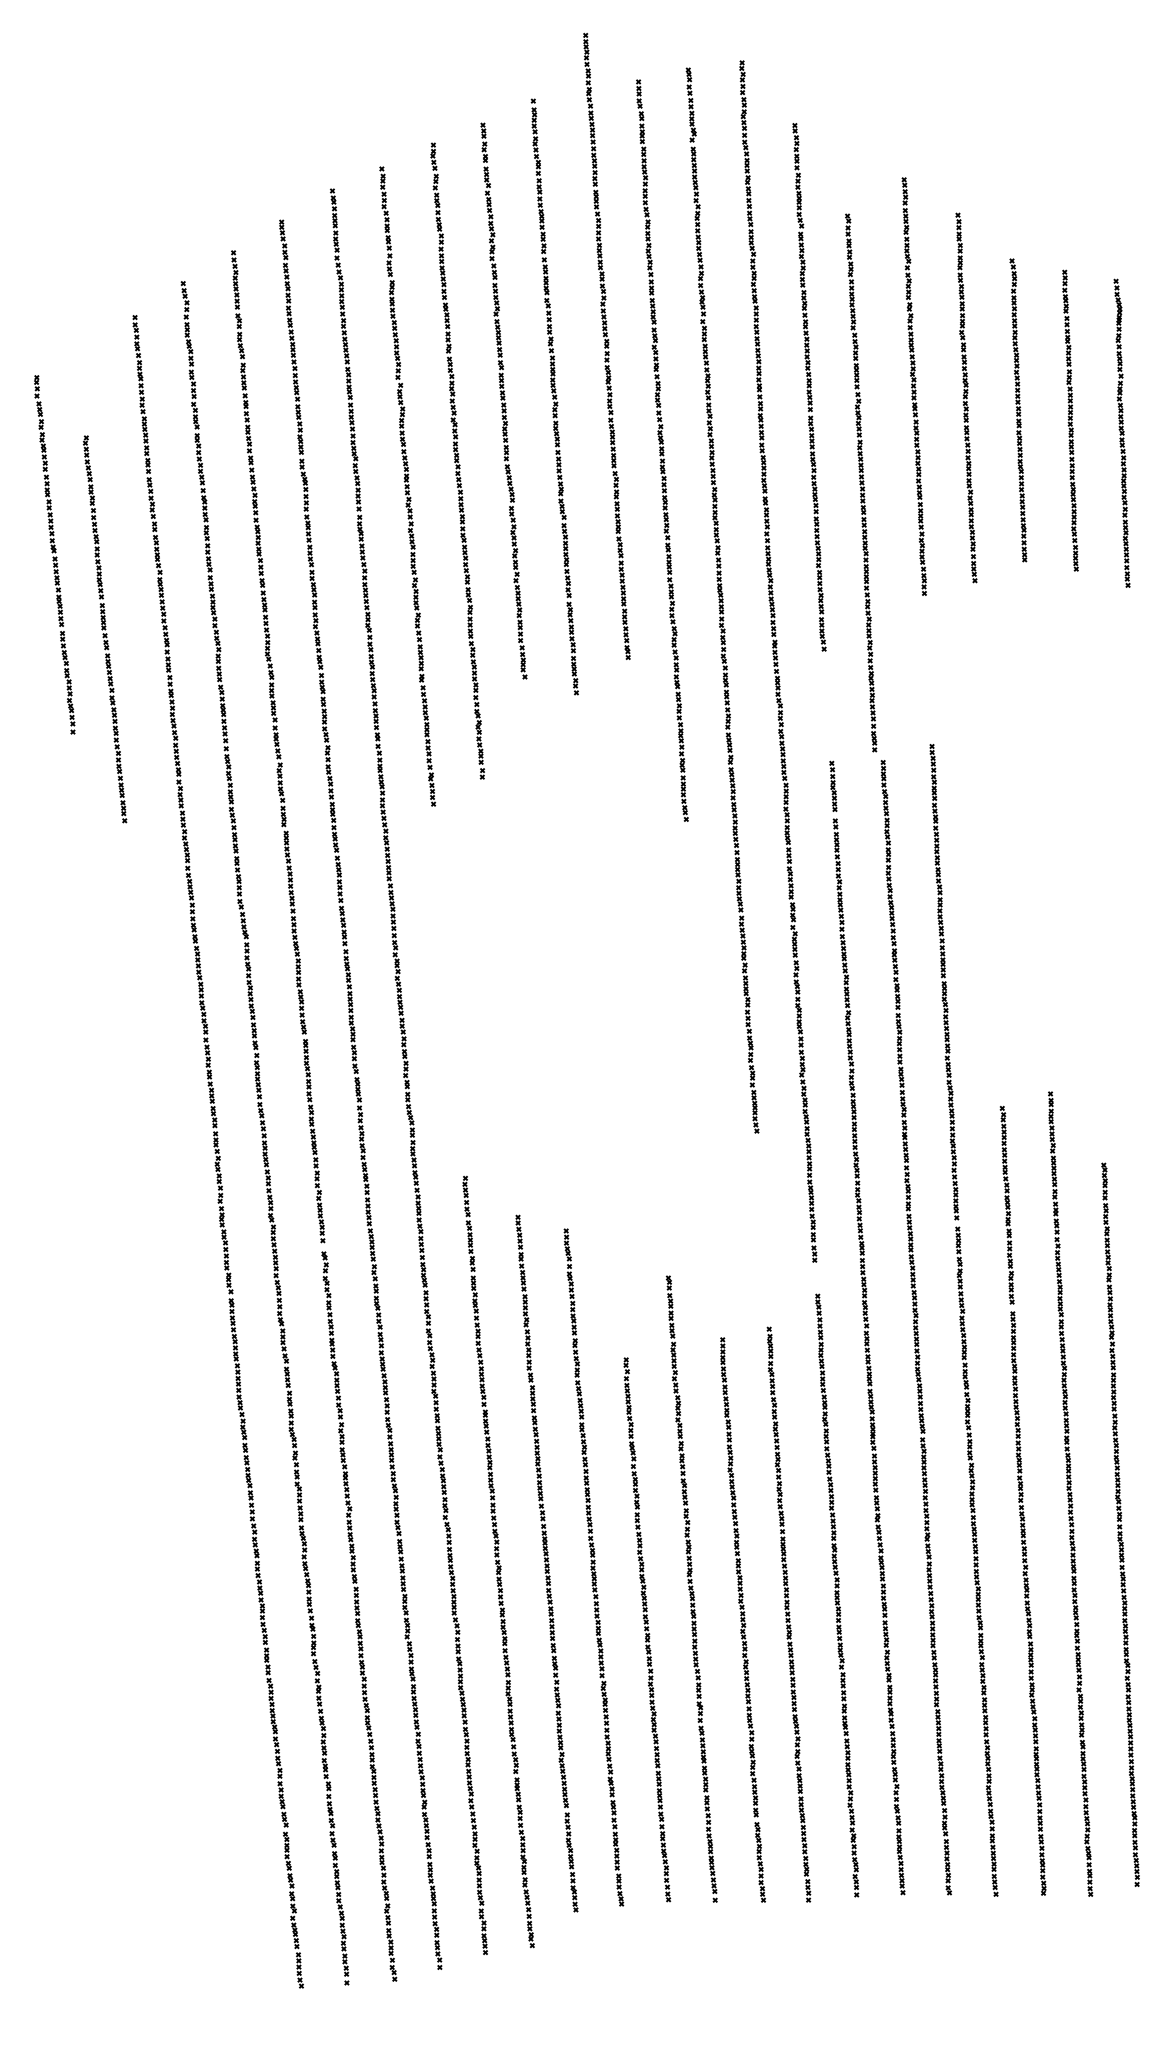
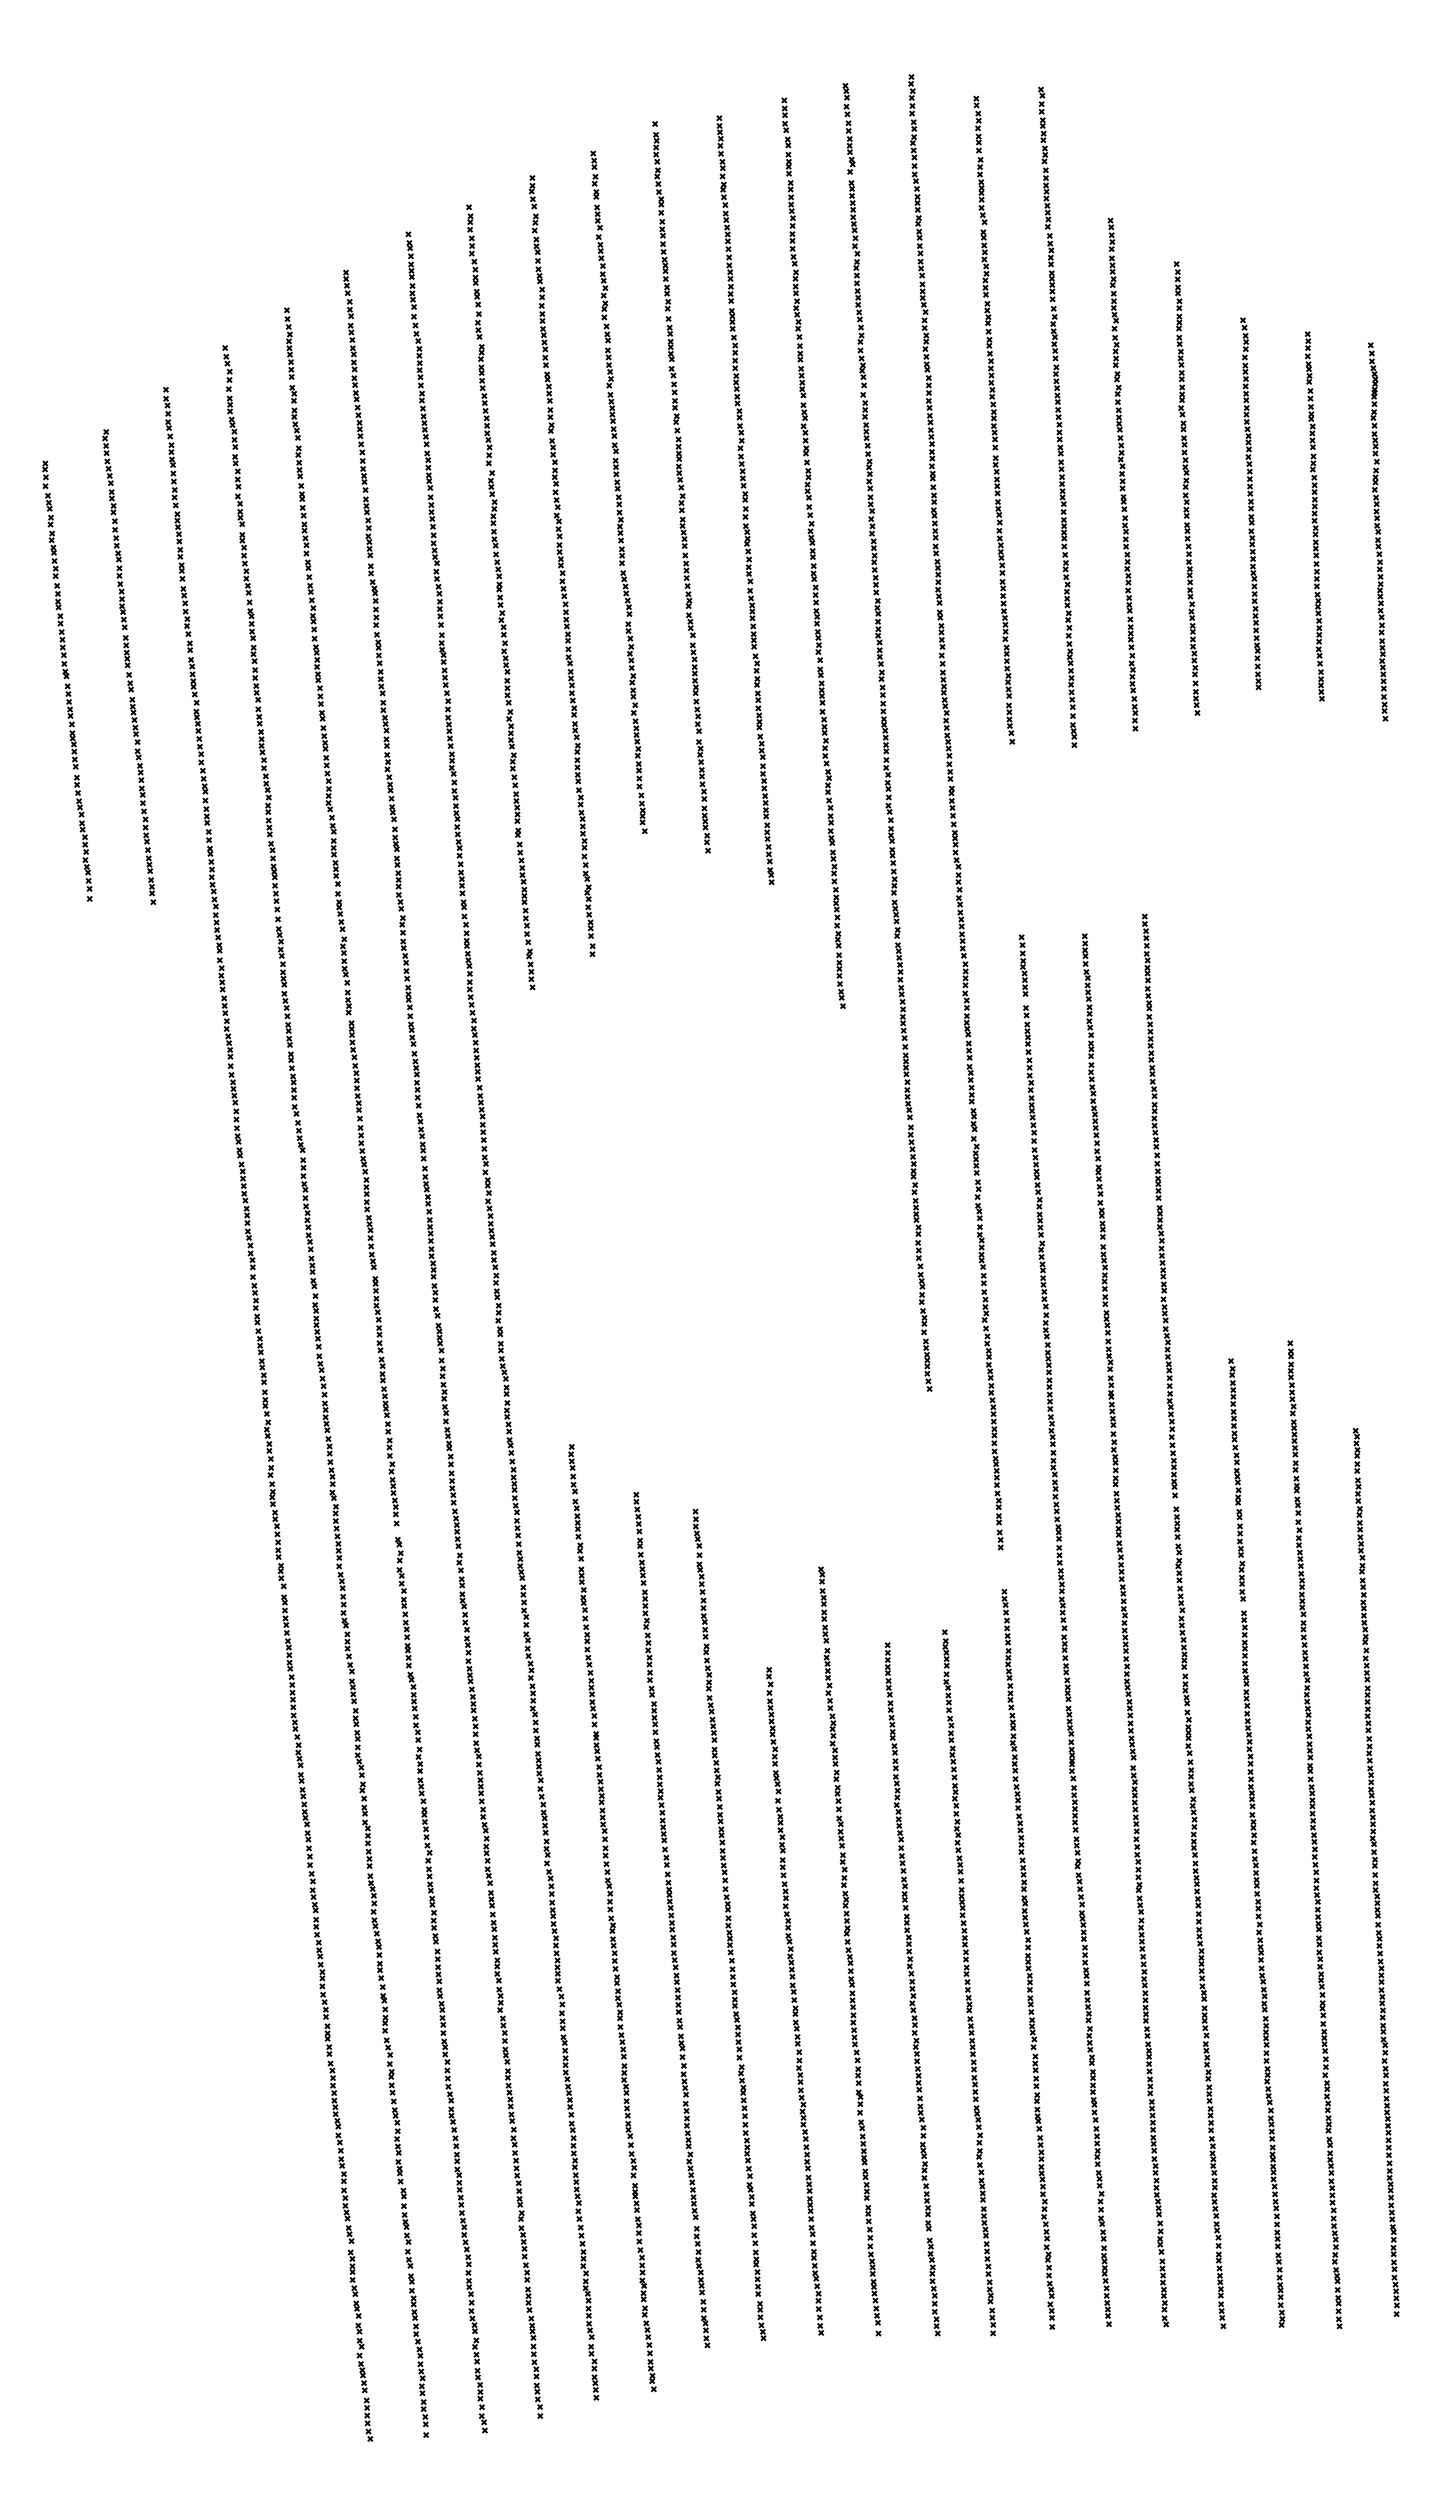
part: (606, 345) -> (744, 499), moved
part: (809, 387) -> (994, 420), moved
part: (861, 482) -> (1058, 416), moved
part: (105, 629) -> (129, 667), moved

